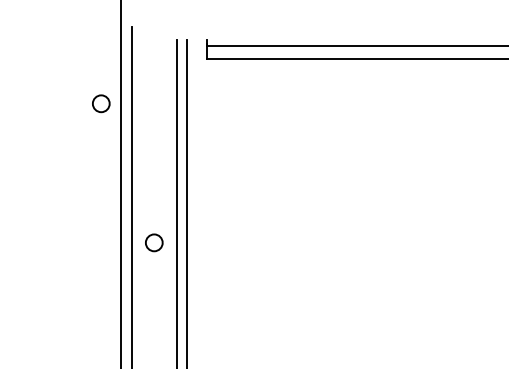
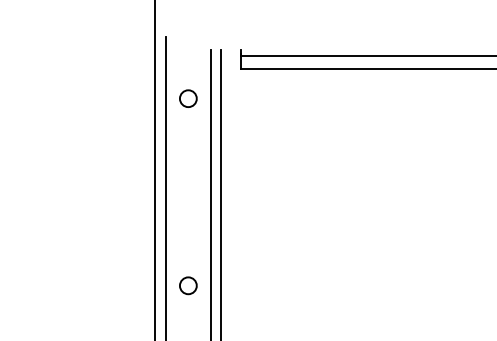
circle: (101, 103) -> (188, 98), moved
circle: (154, 242) -> (188, 285), moved

